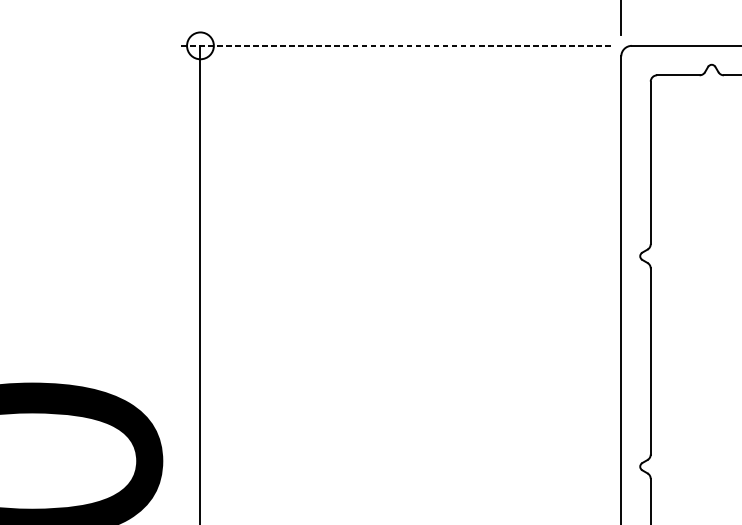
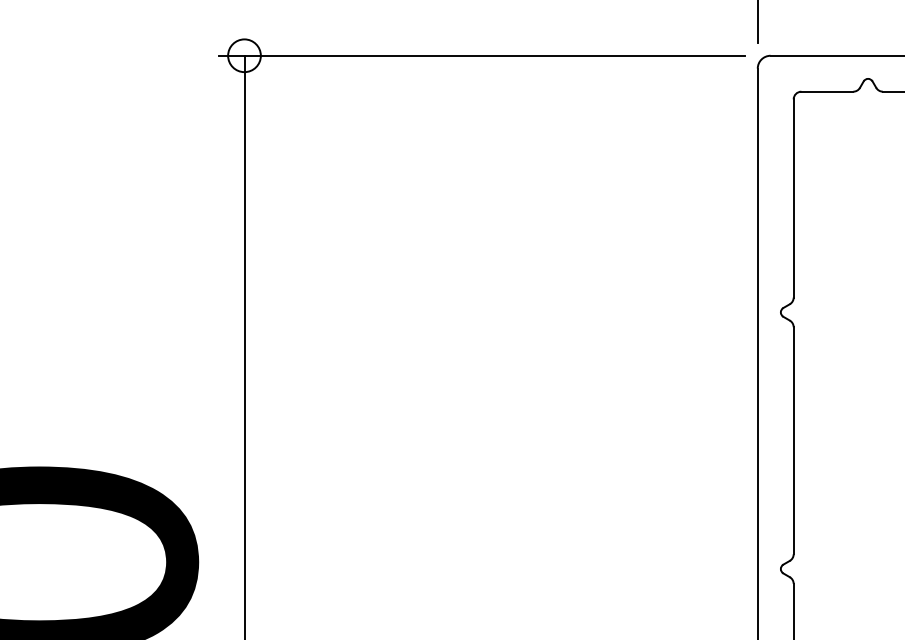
line: (394, 45) -> (481, 55), dashed -> solid

